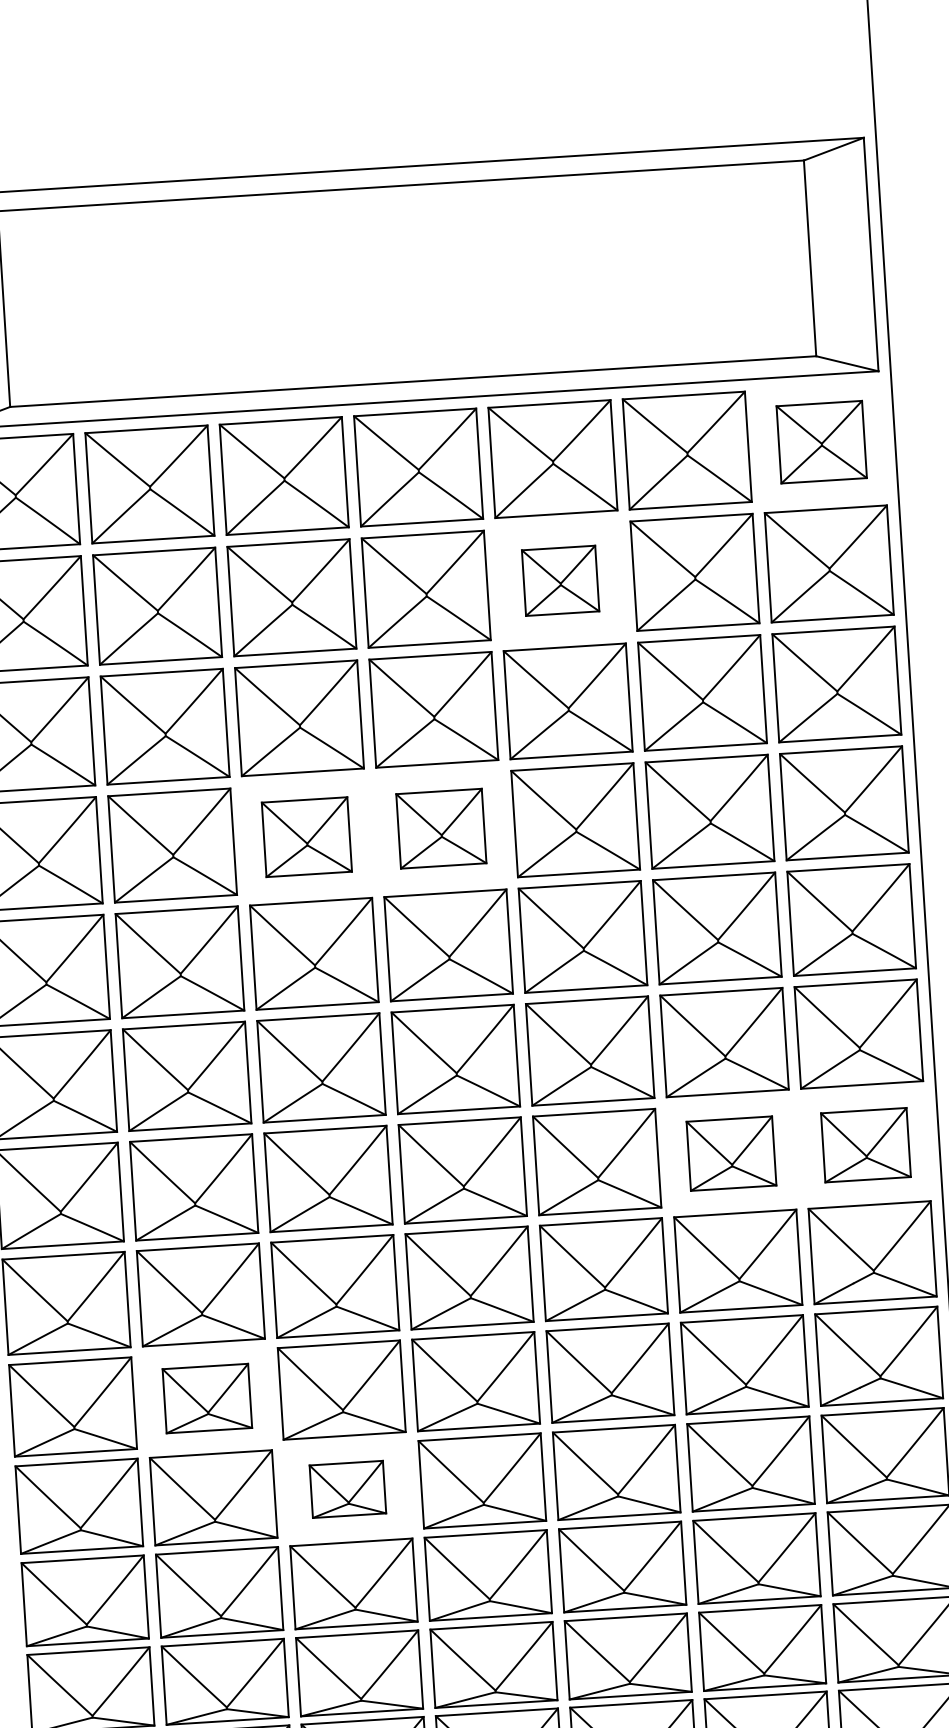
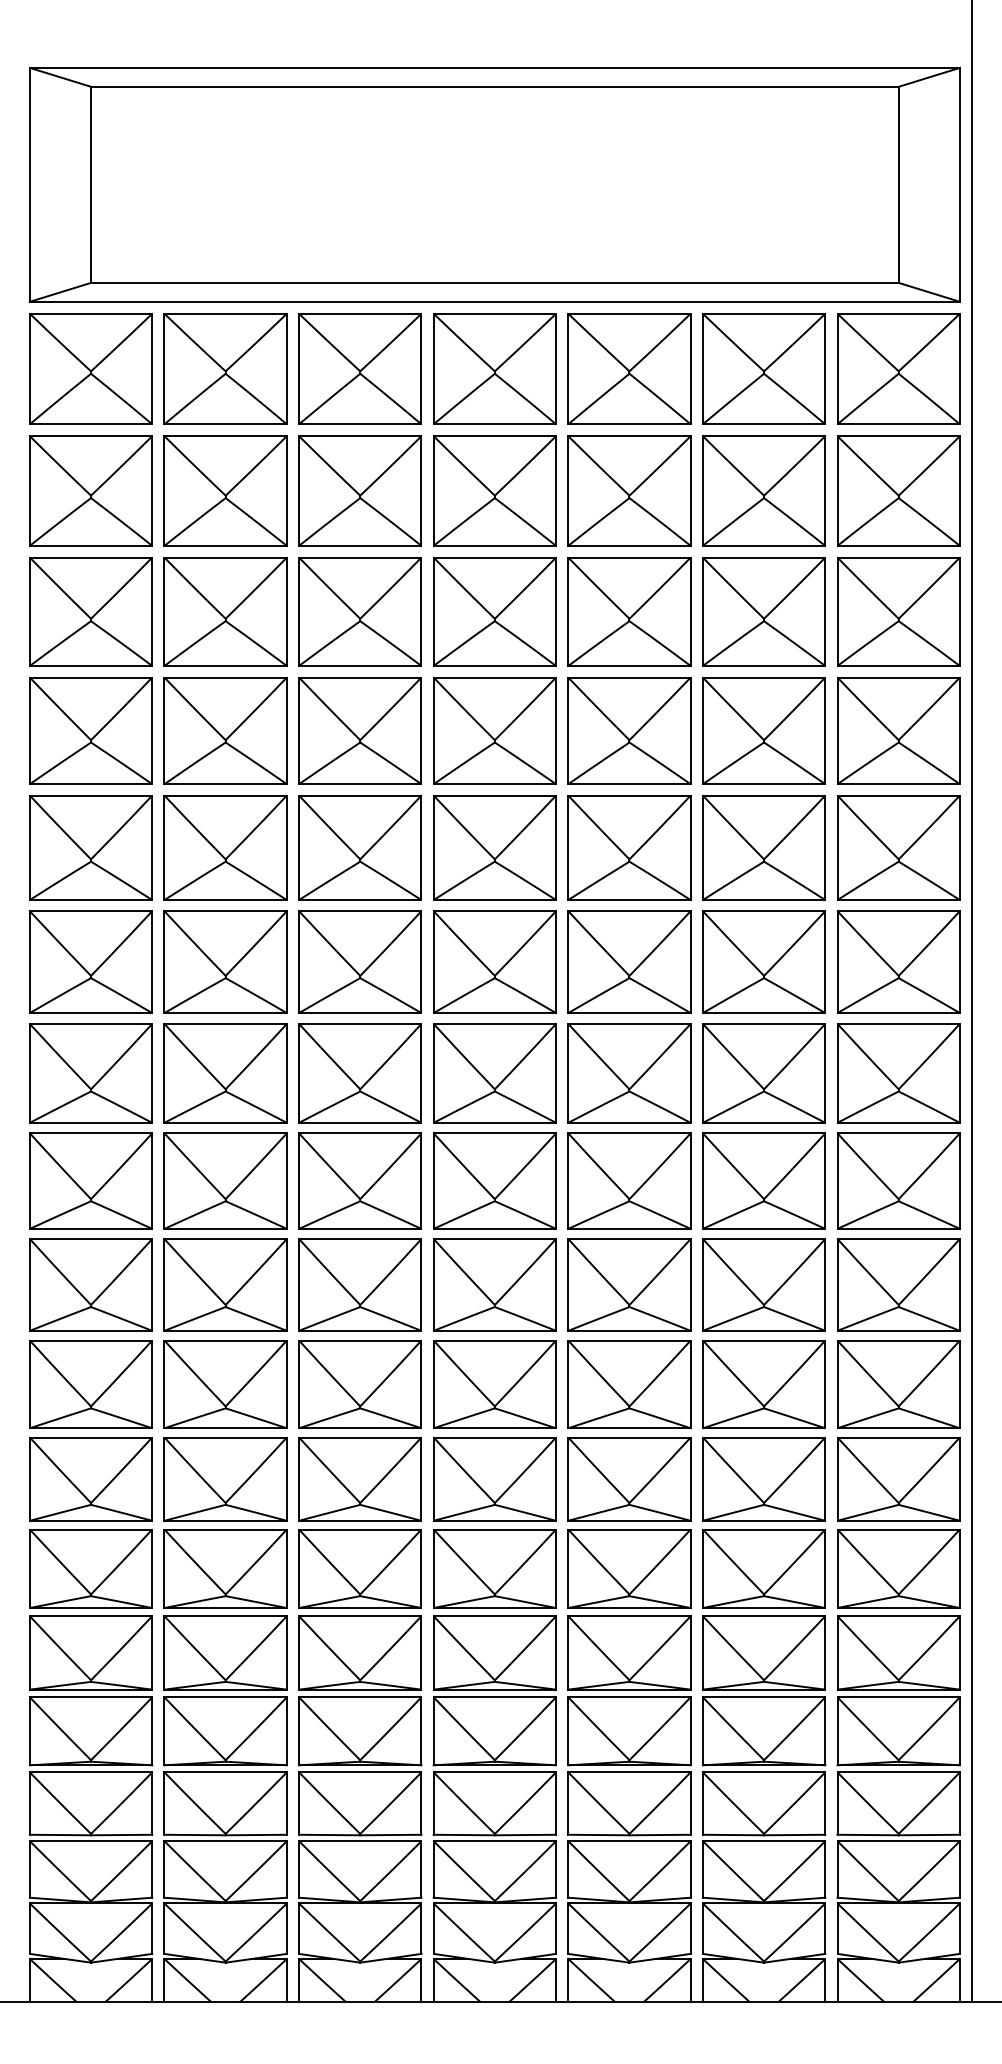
part: (821, 441) -> (898, 368), size x1.43
part: (560, 580) -> (629, 490), size x1.67
part: (440, 828) -> (494, 730), size x1.43
part: (306, 836) -> (359, 730), size x1.43
part: (865, 1145) -> (898, 1073), size x1.43
part: (730, 1153) -> (763, 1073), size x1.43
part: (207, 1398) -> (225, 1284), size x1.43
part: (347, 1489) -> (359, 1384), size x1.67

